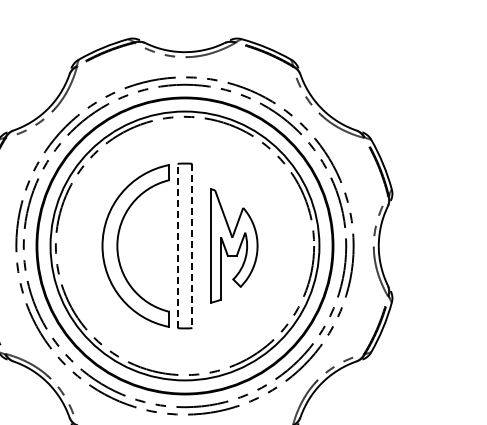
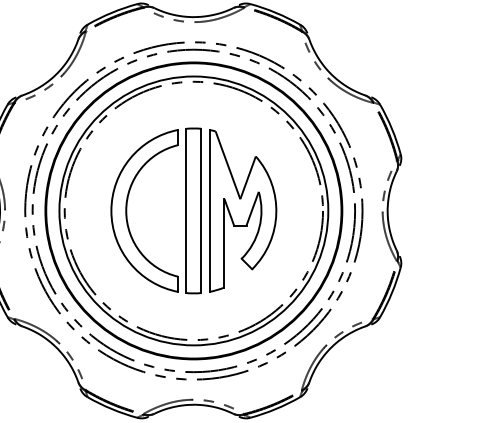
line: (177, 245) -> (186, 210), dashed -> solid
part: (234, 245) -> (243, 210), size x1.43
line: (192, 246) -> (201, 211), dashed -> solid

